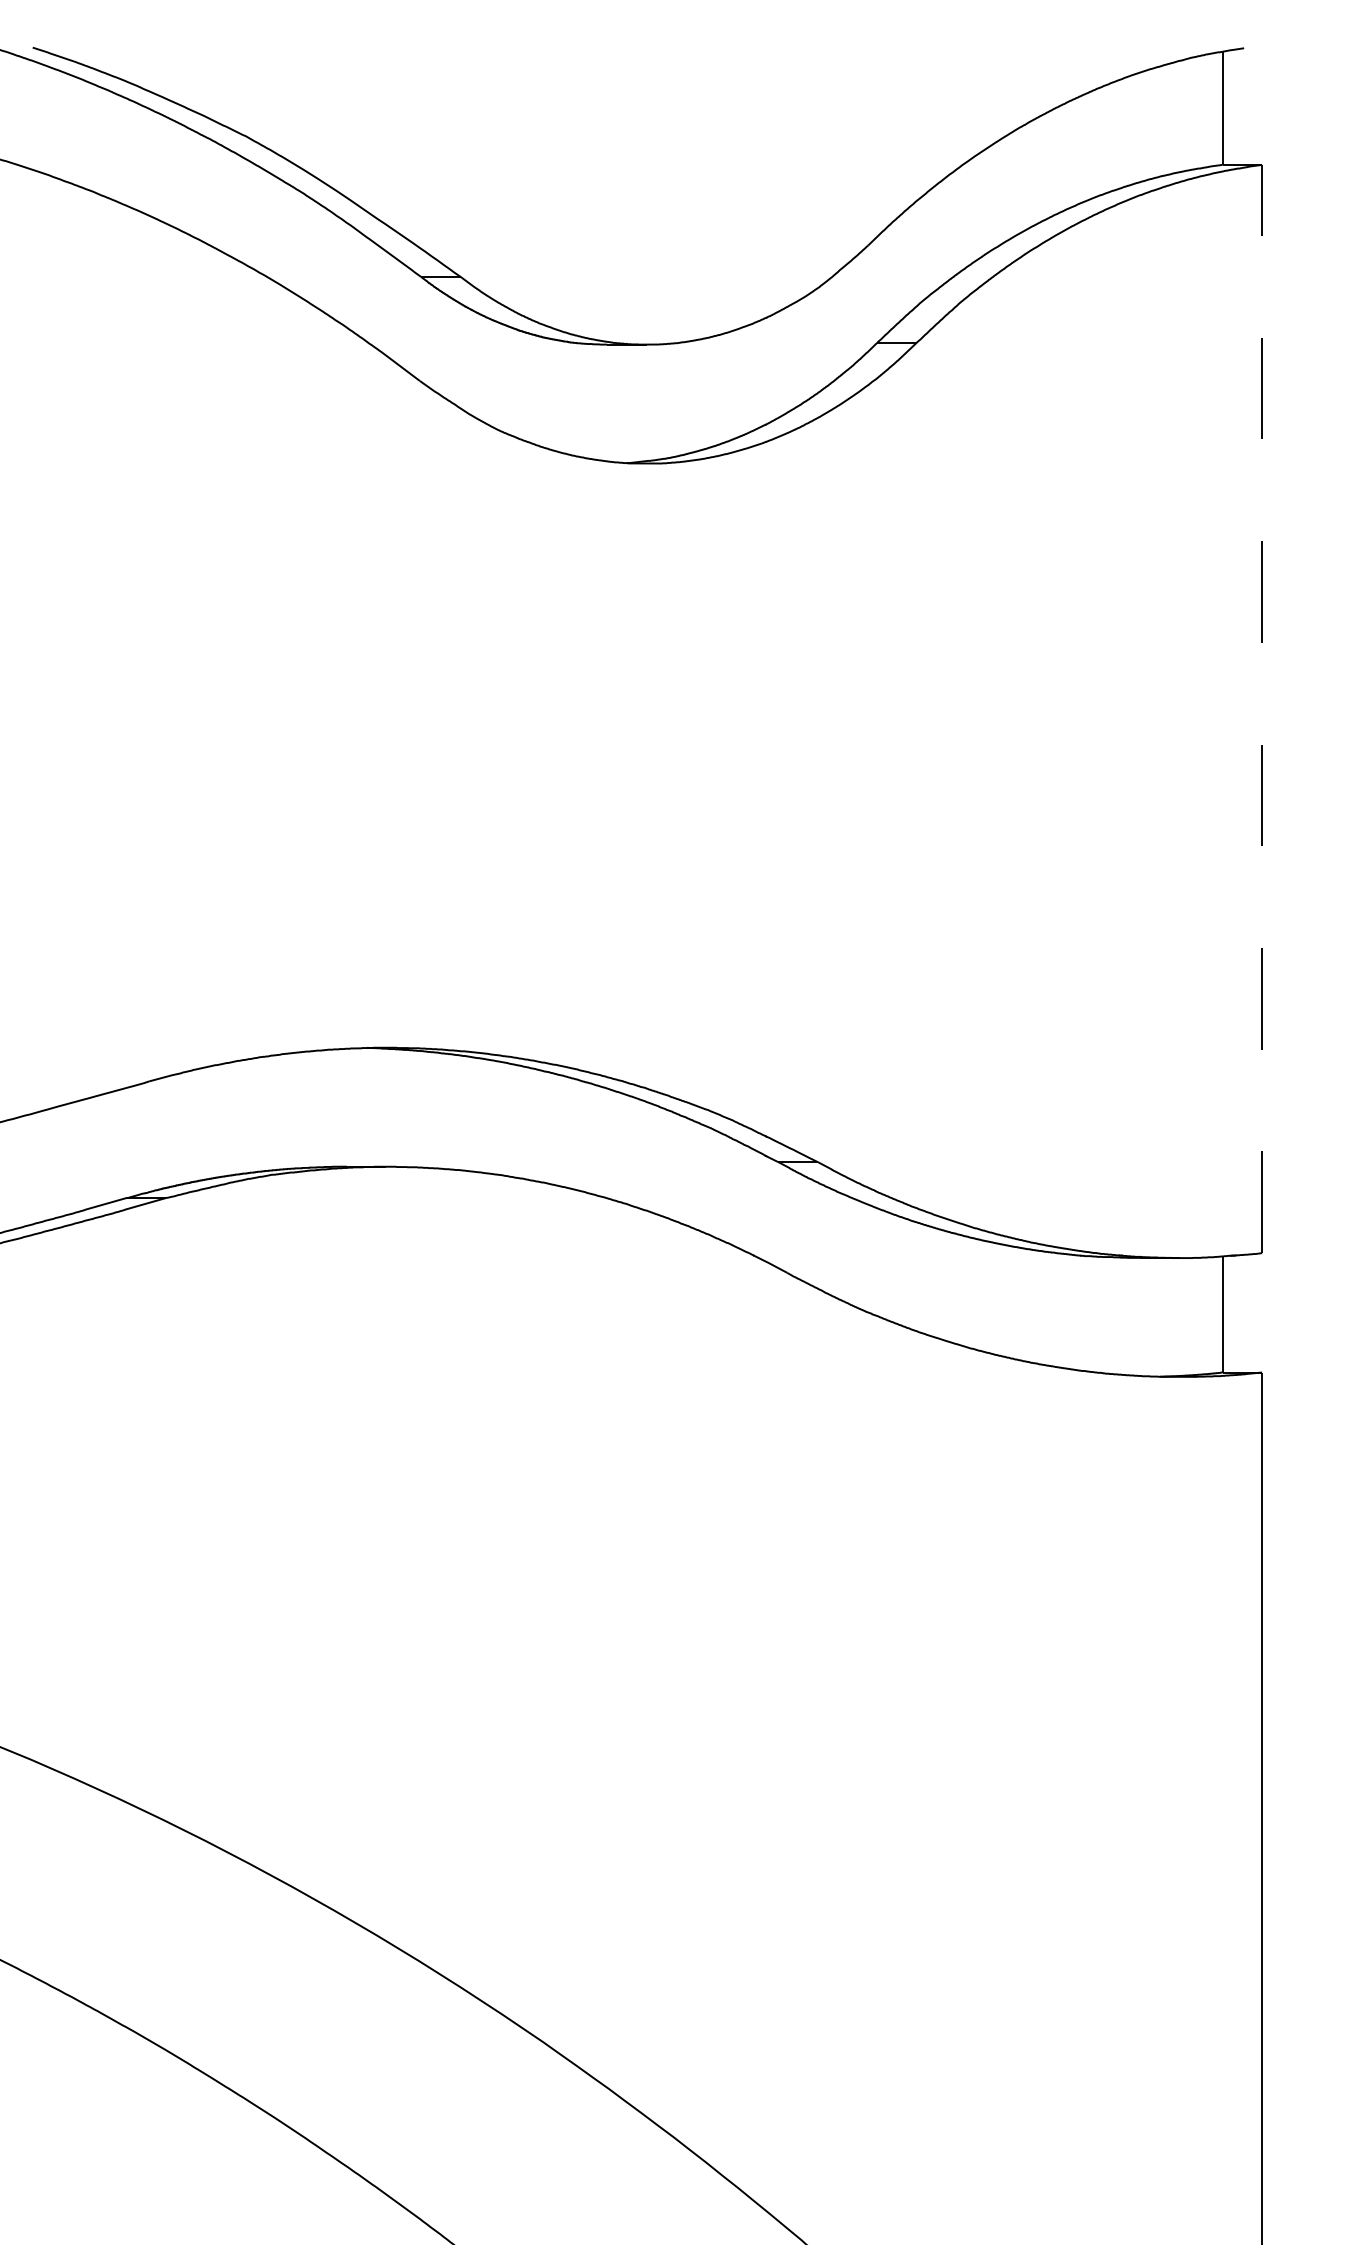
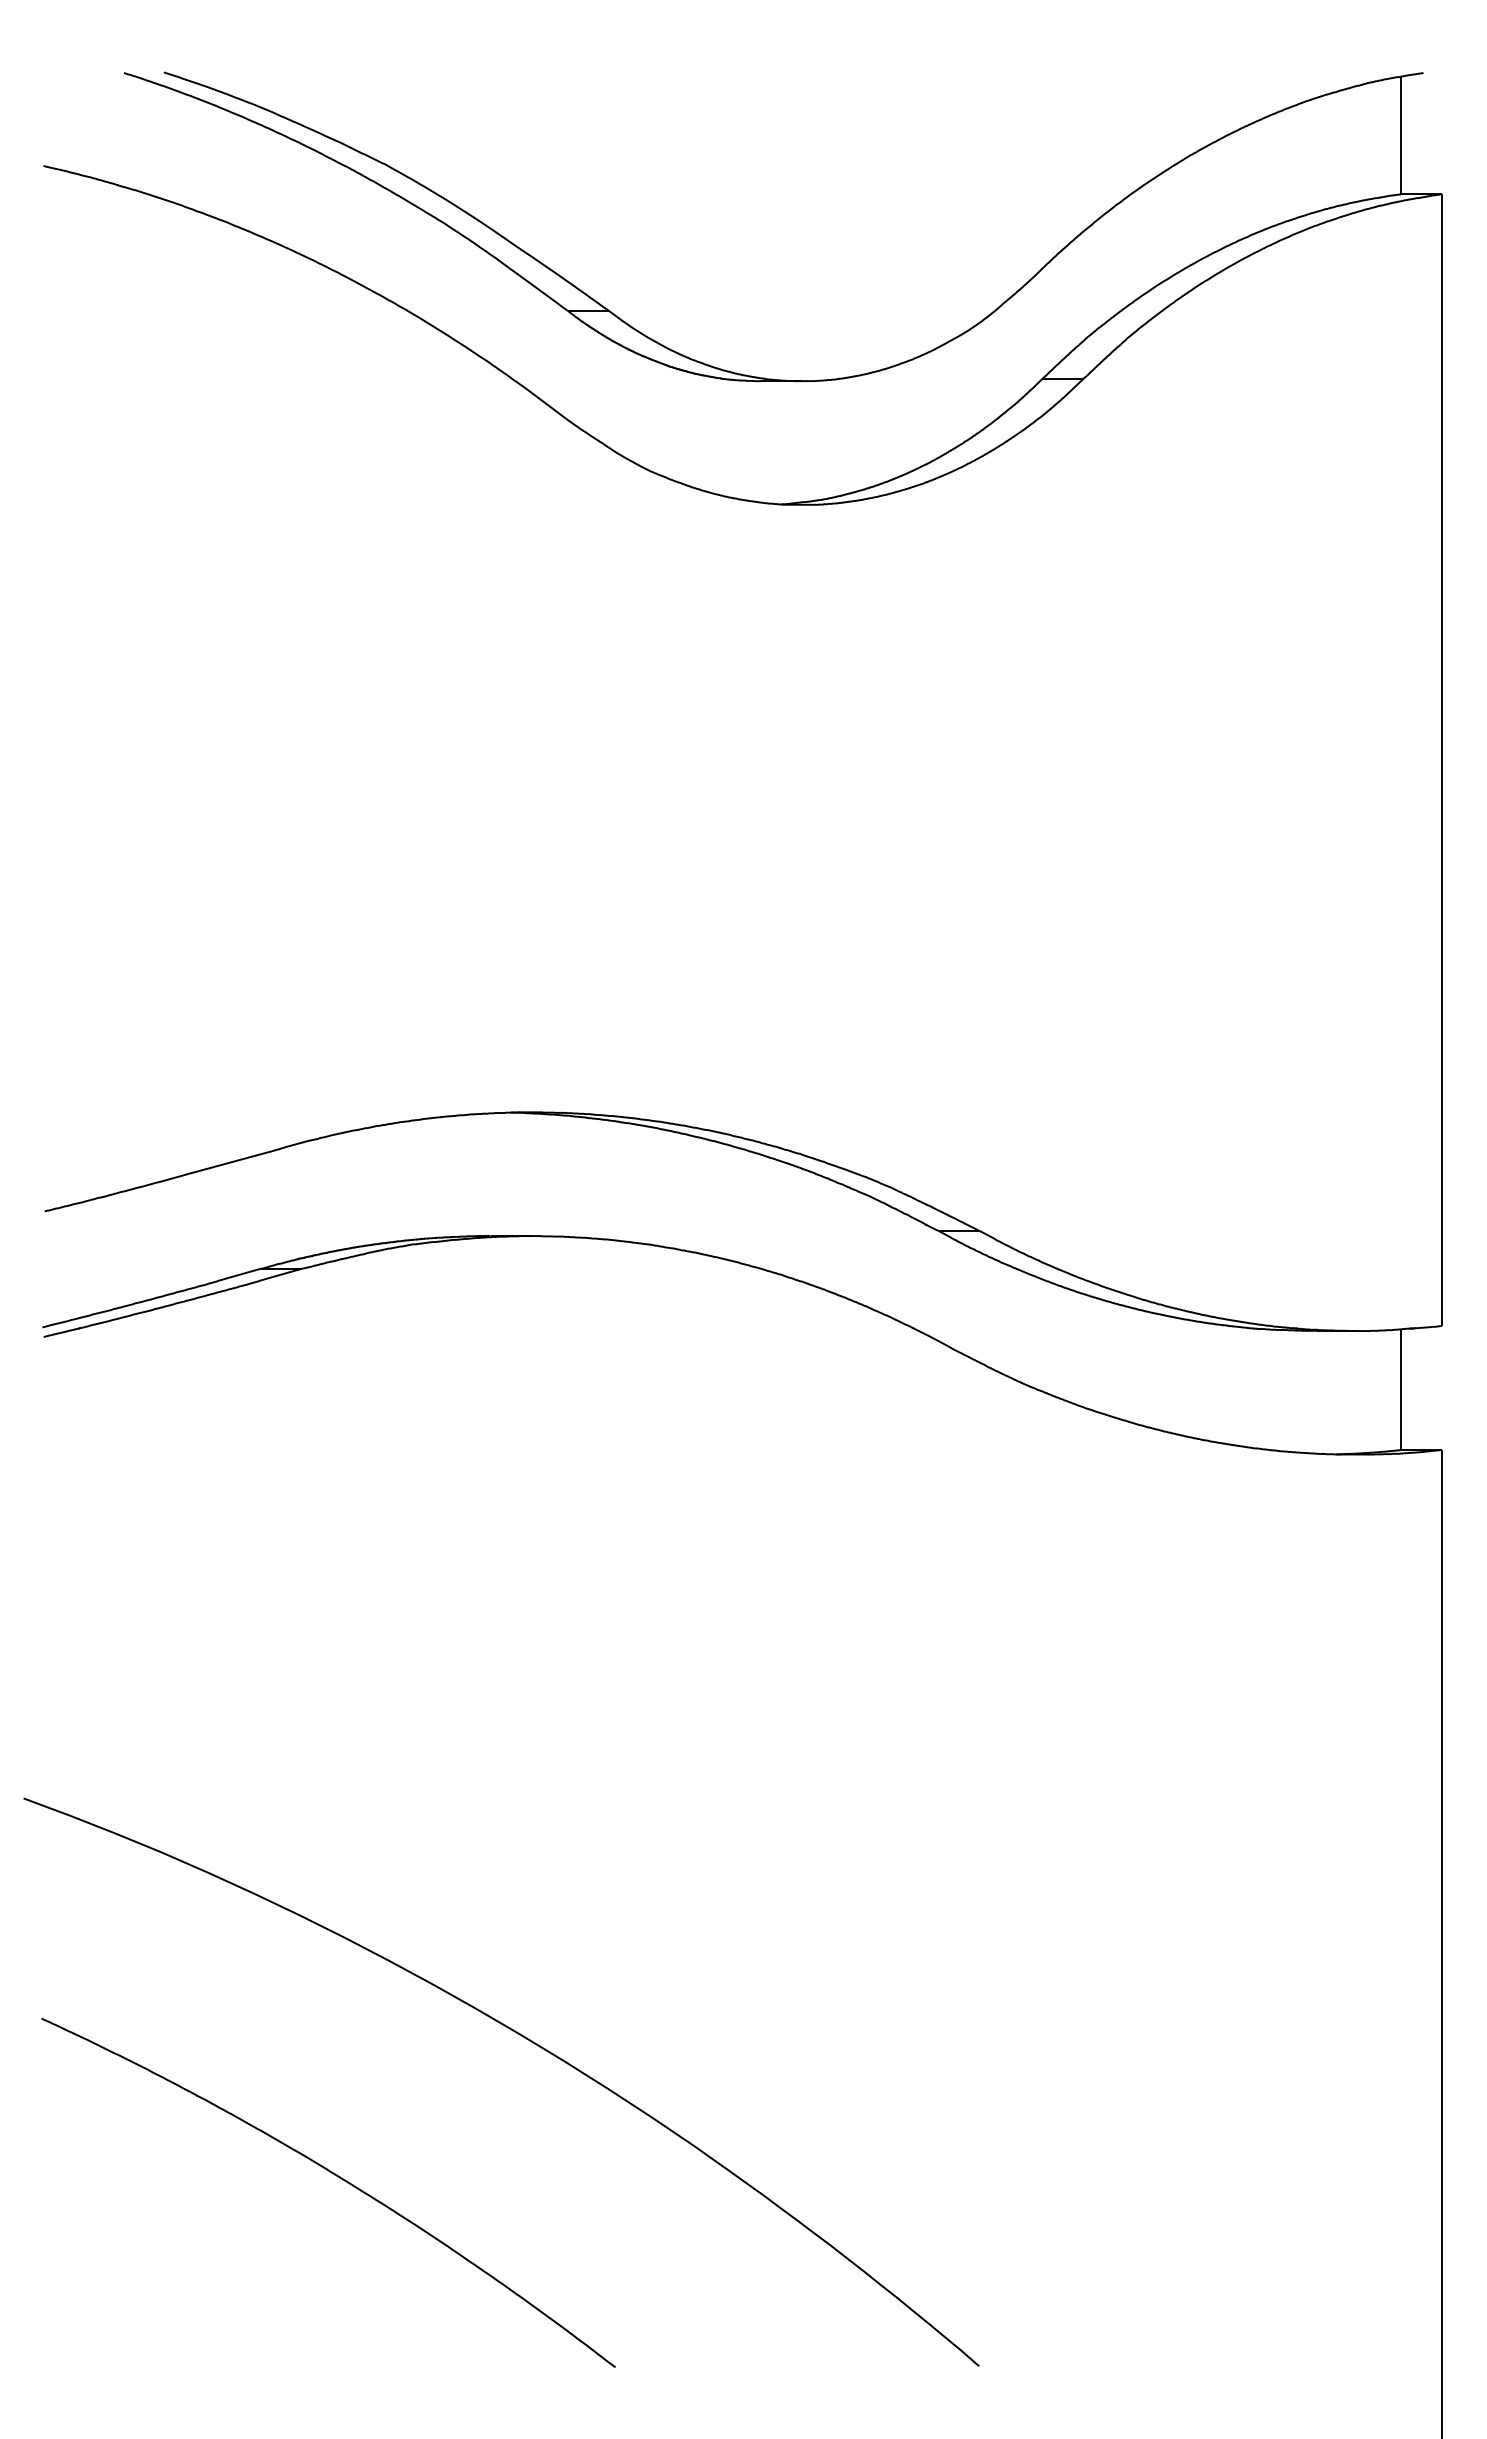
line: (1262, 709) -> (1442, 760), dashed -> solid

